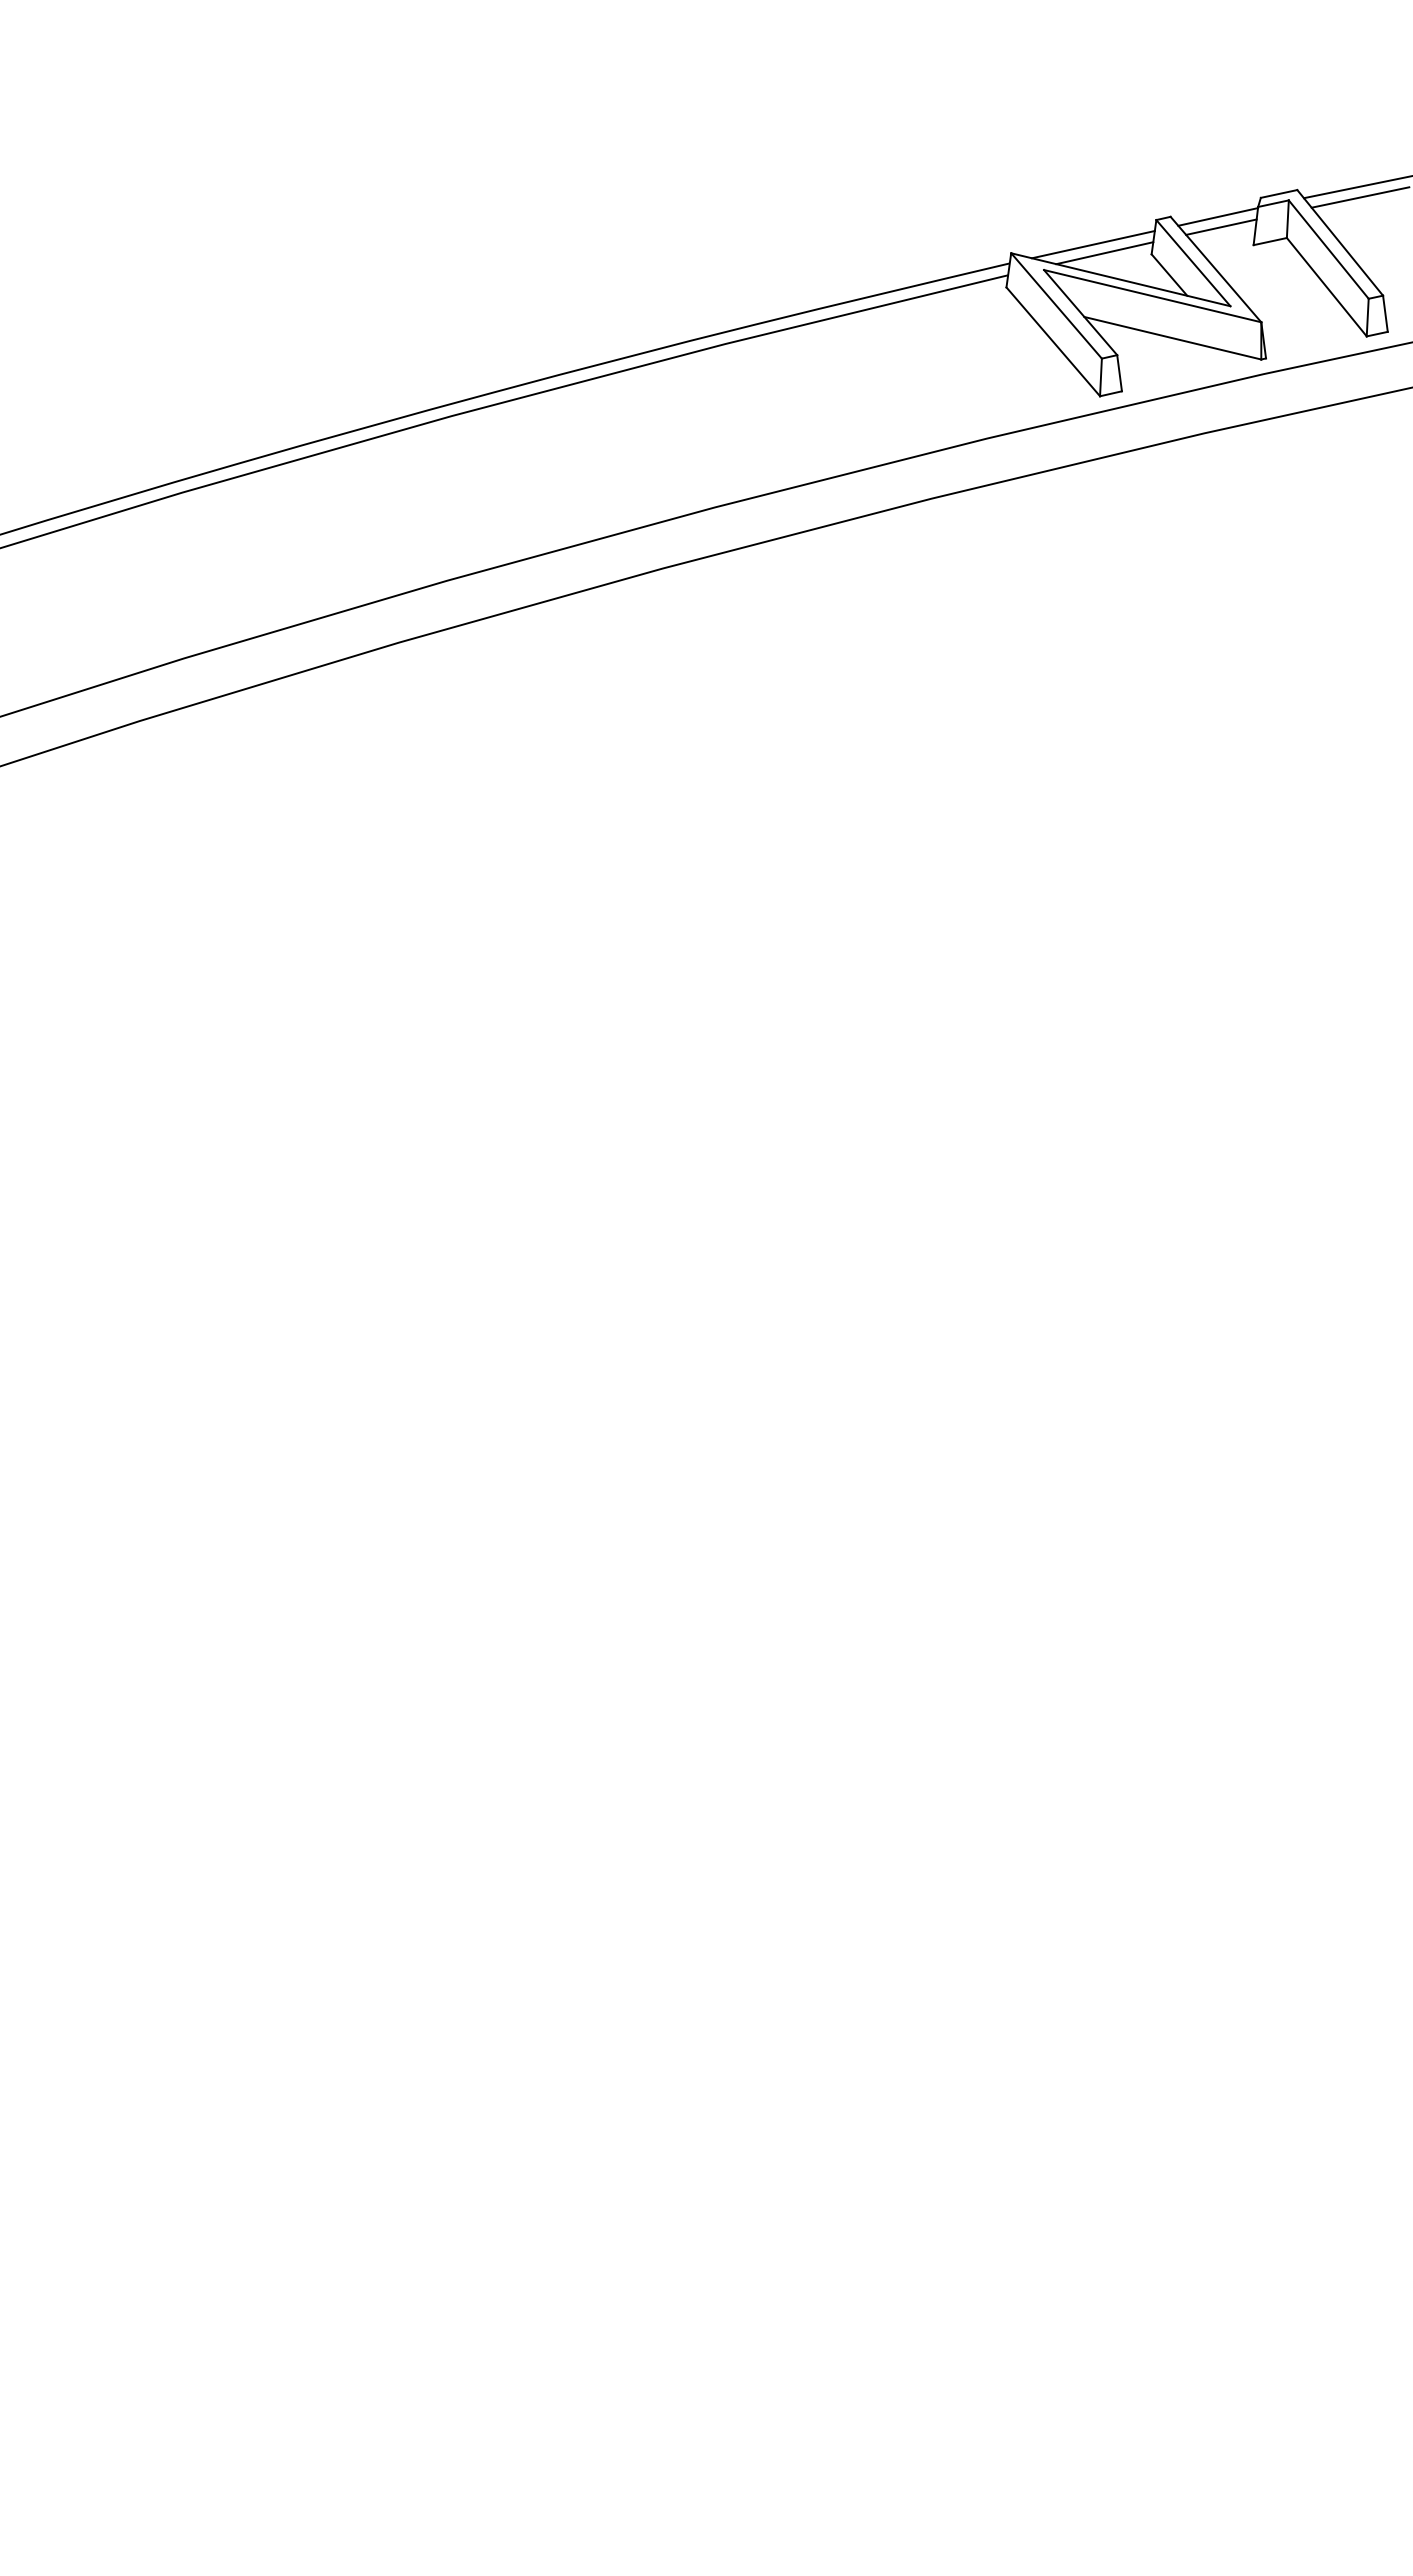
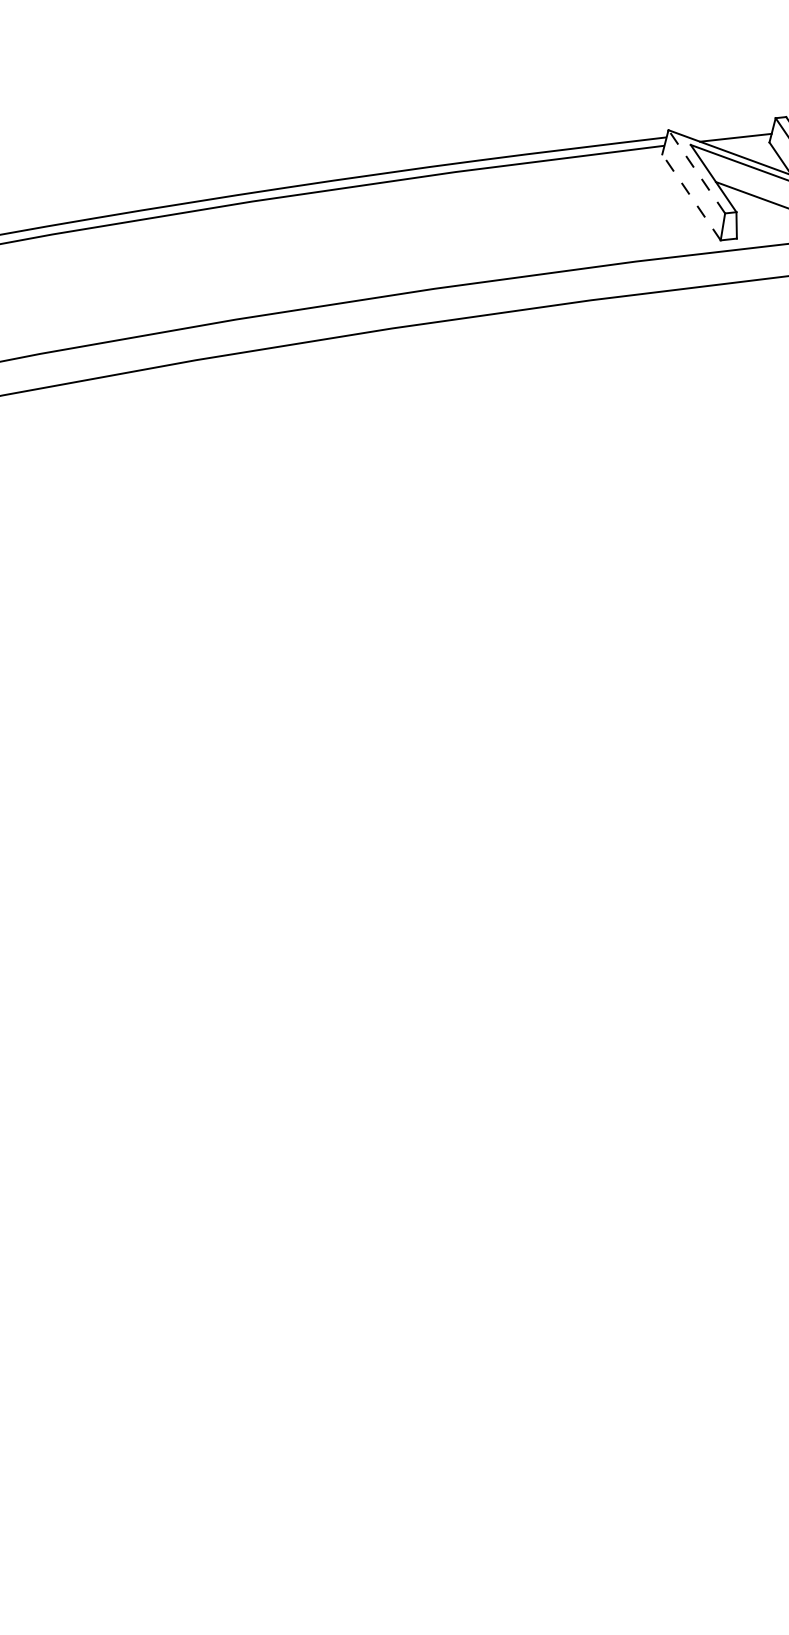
line: (1093, 244) -> (728, 130), removed
line: (1056, 305) -> (696, 171), solid -> dashed
line: (1053, 341) -> (691, 197), solid -> dashed

